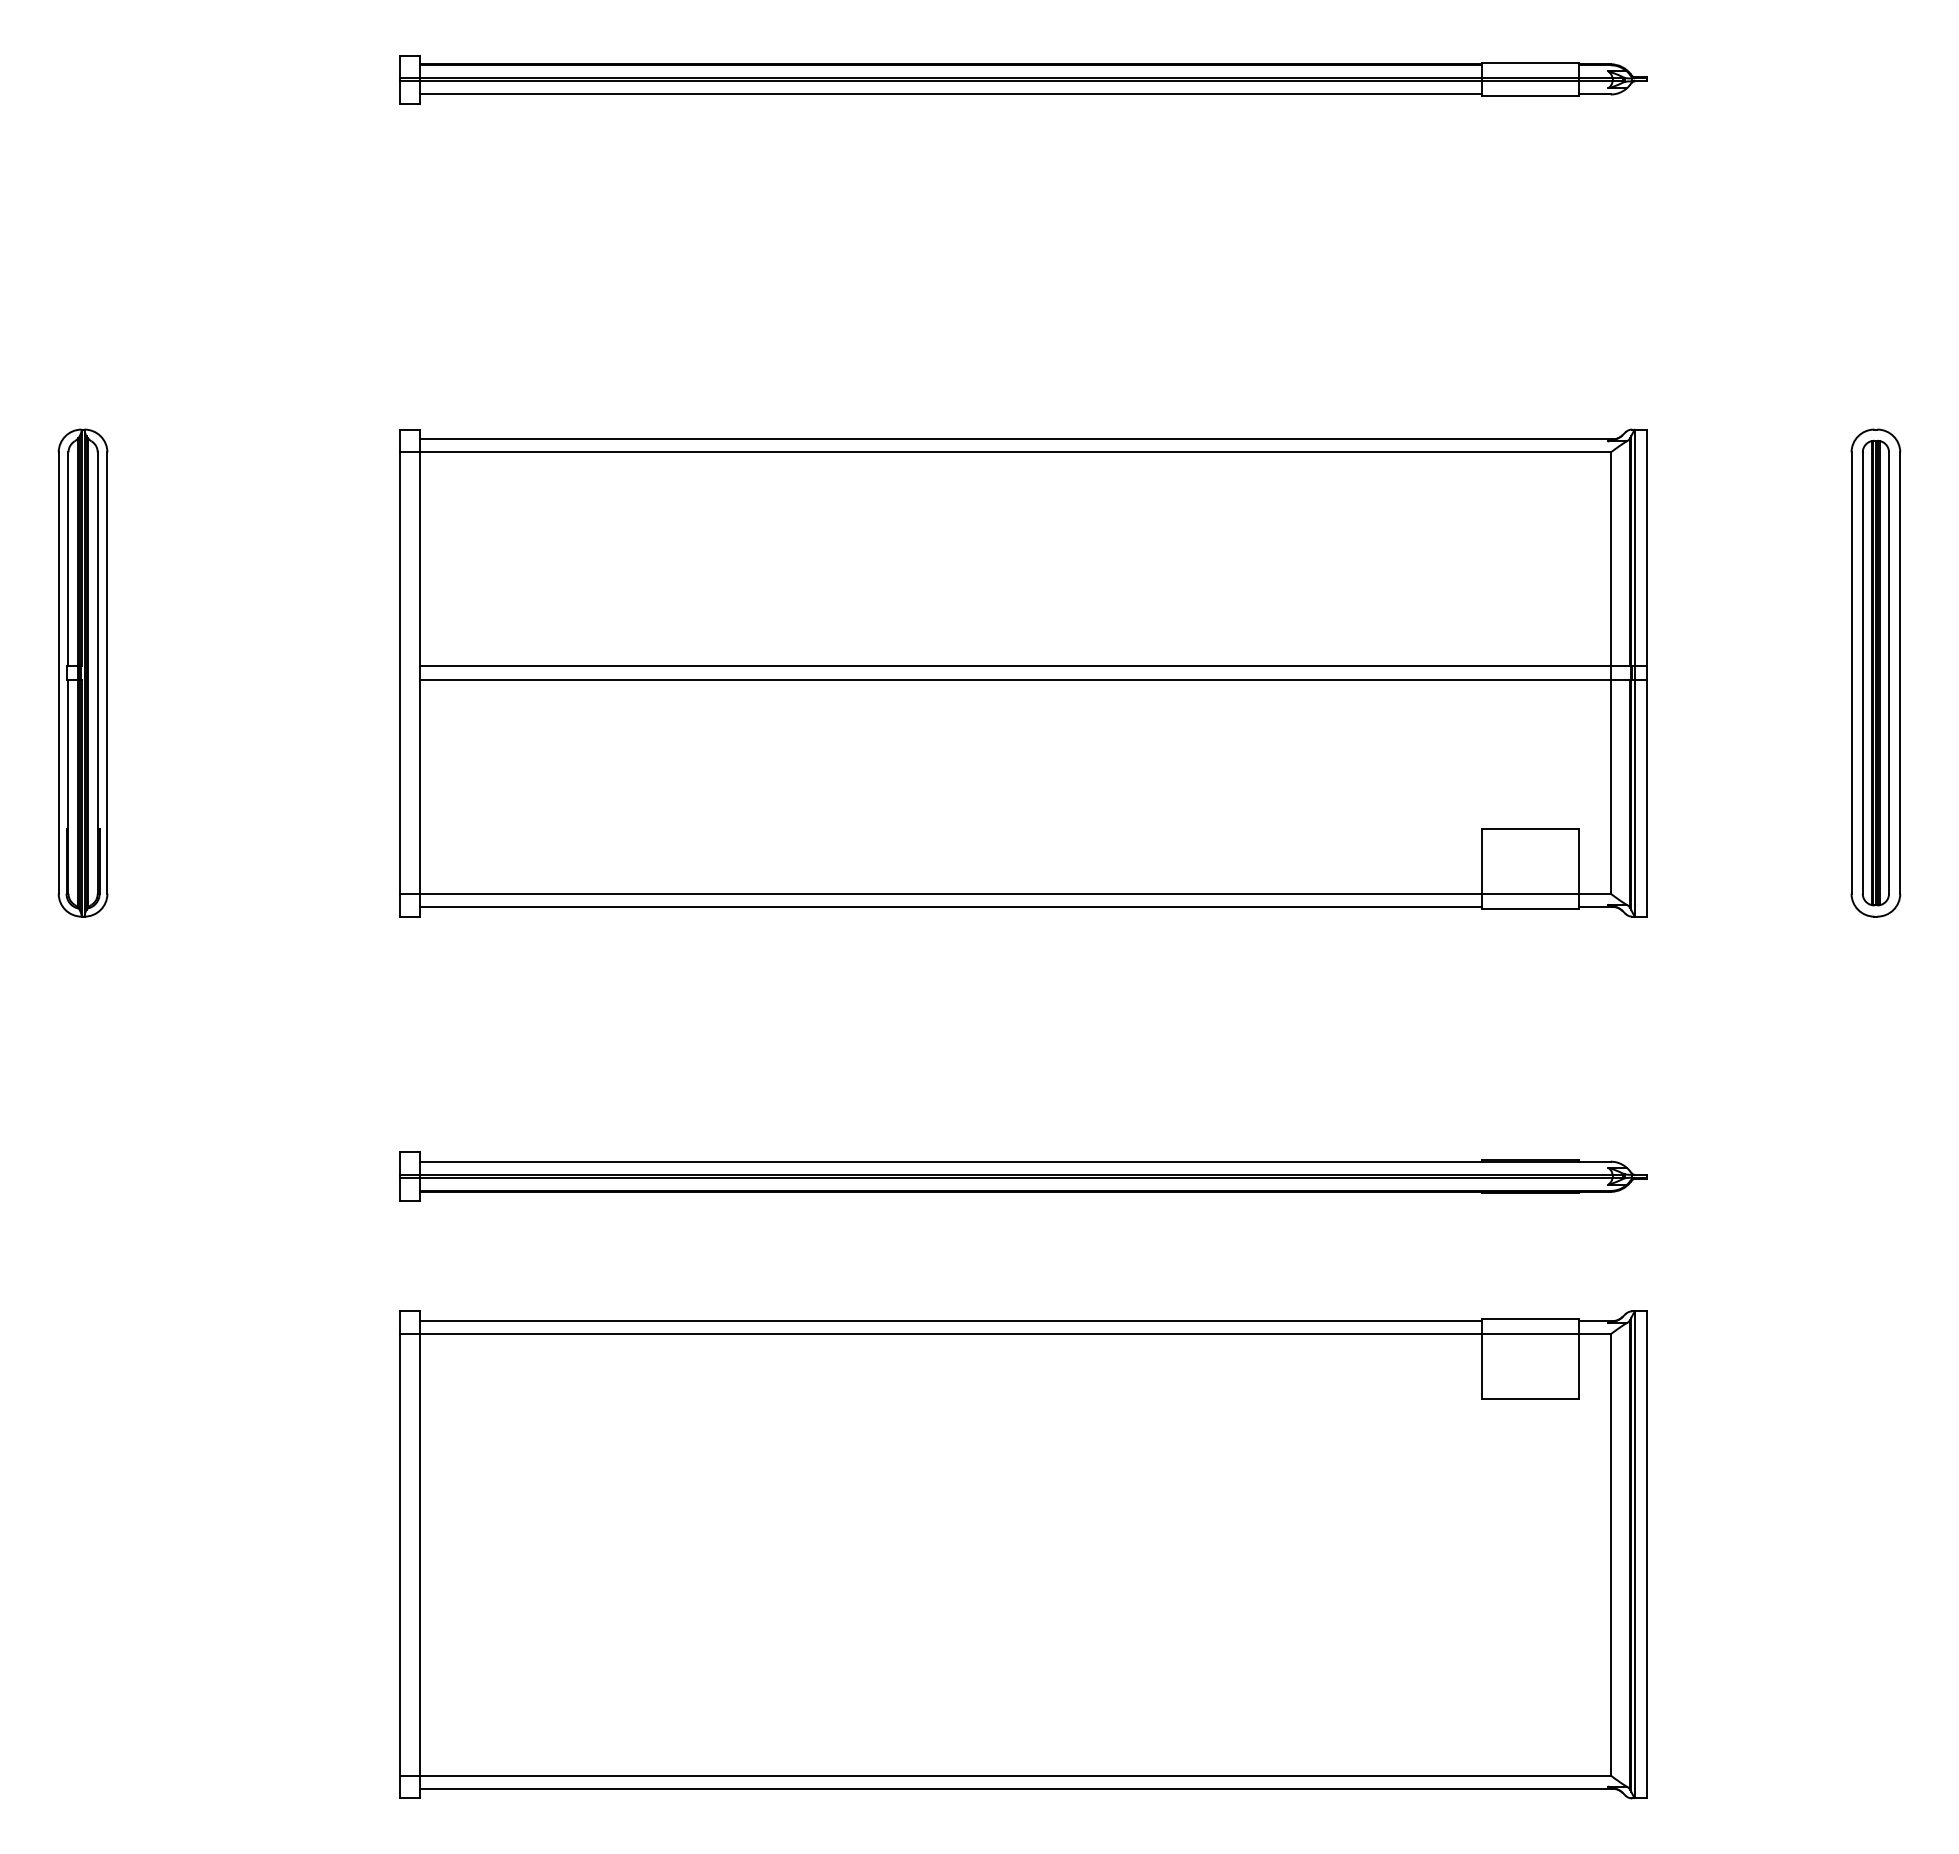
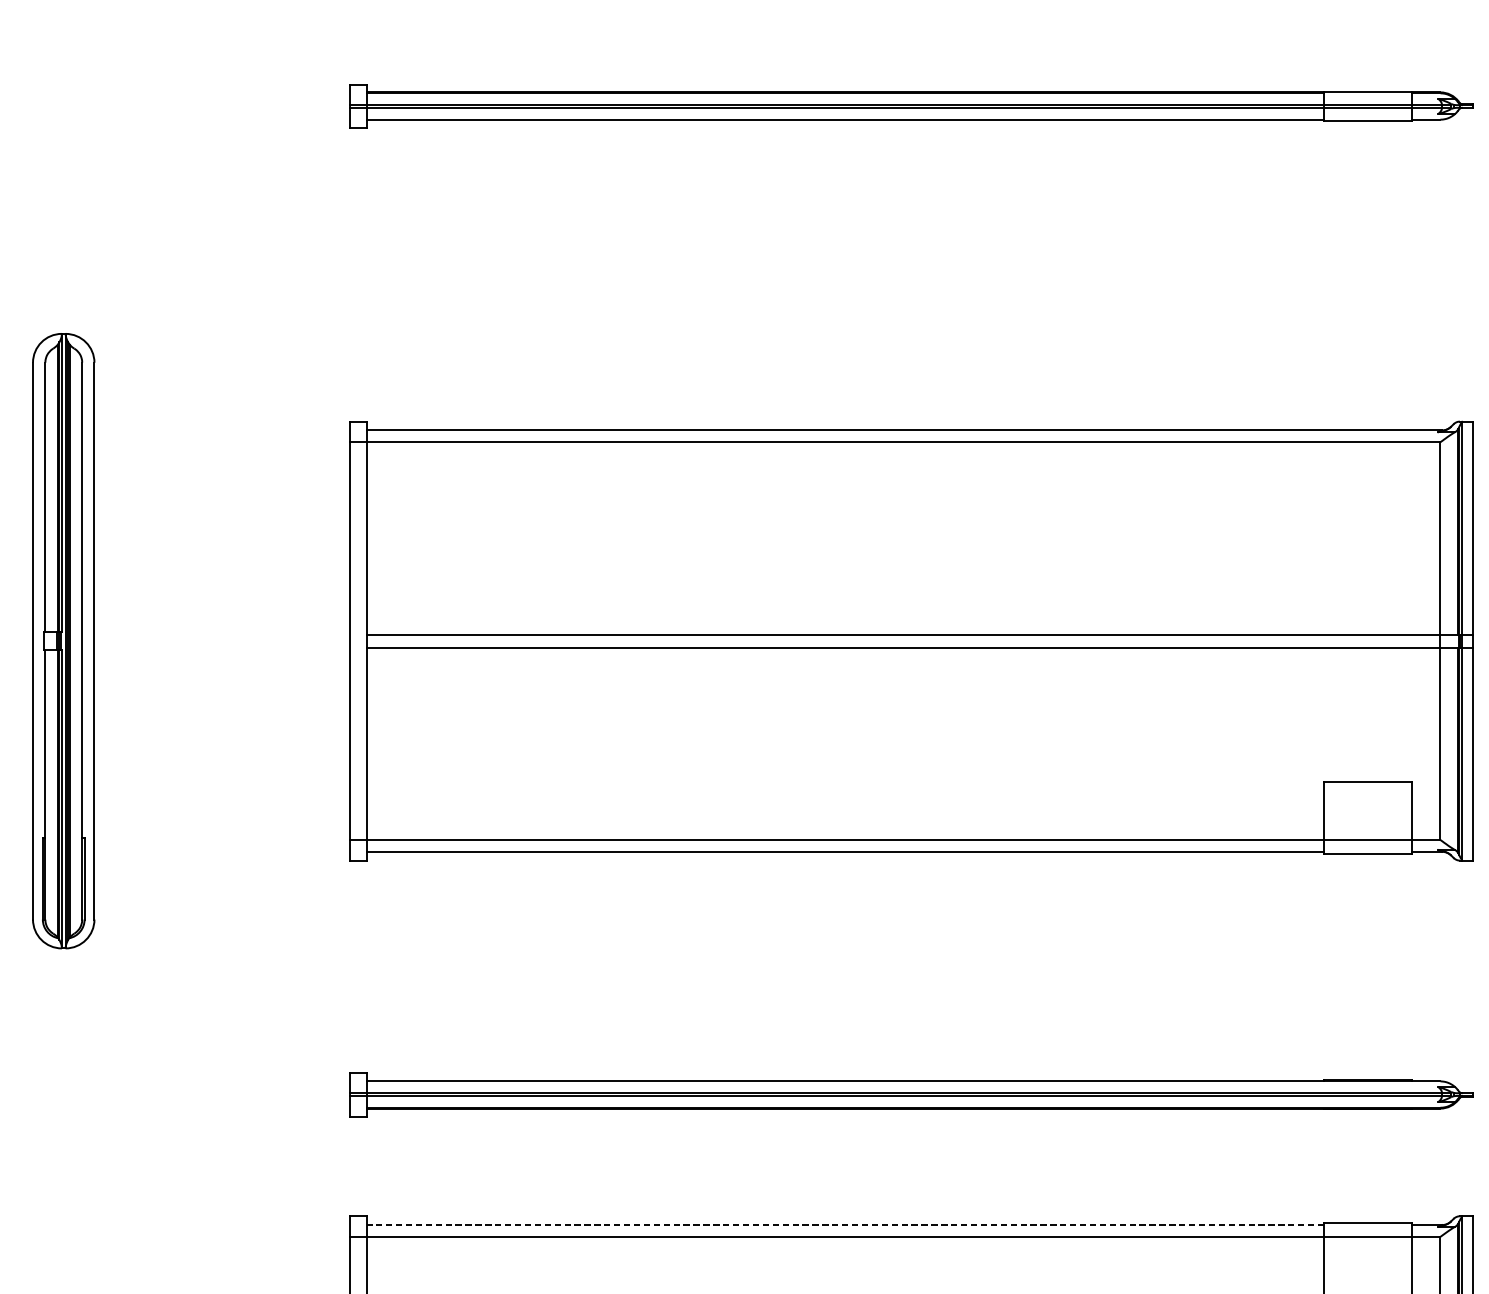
part: (82, 672) -> (63, 640), size x1.4
line: (950, 1321) -> (845, 1225), solid -> dashed

